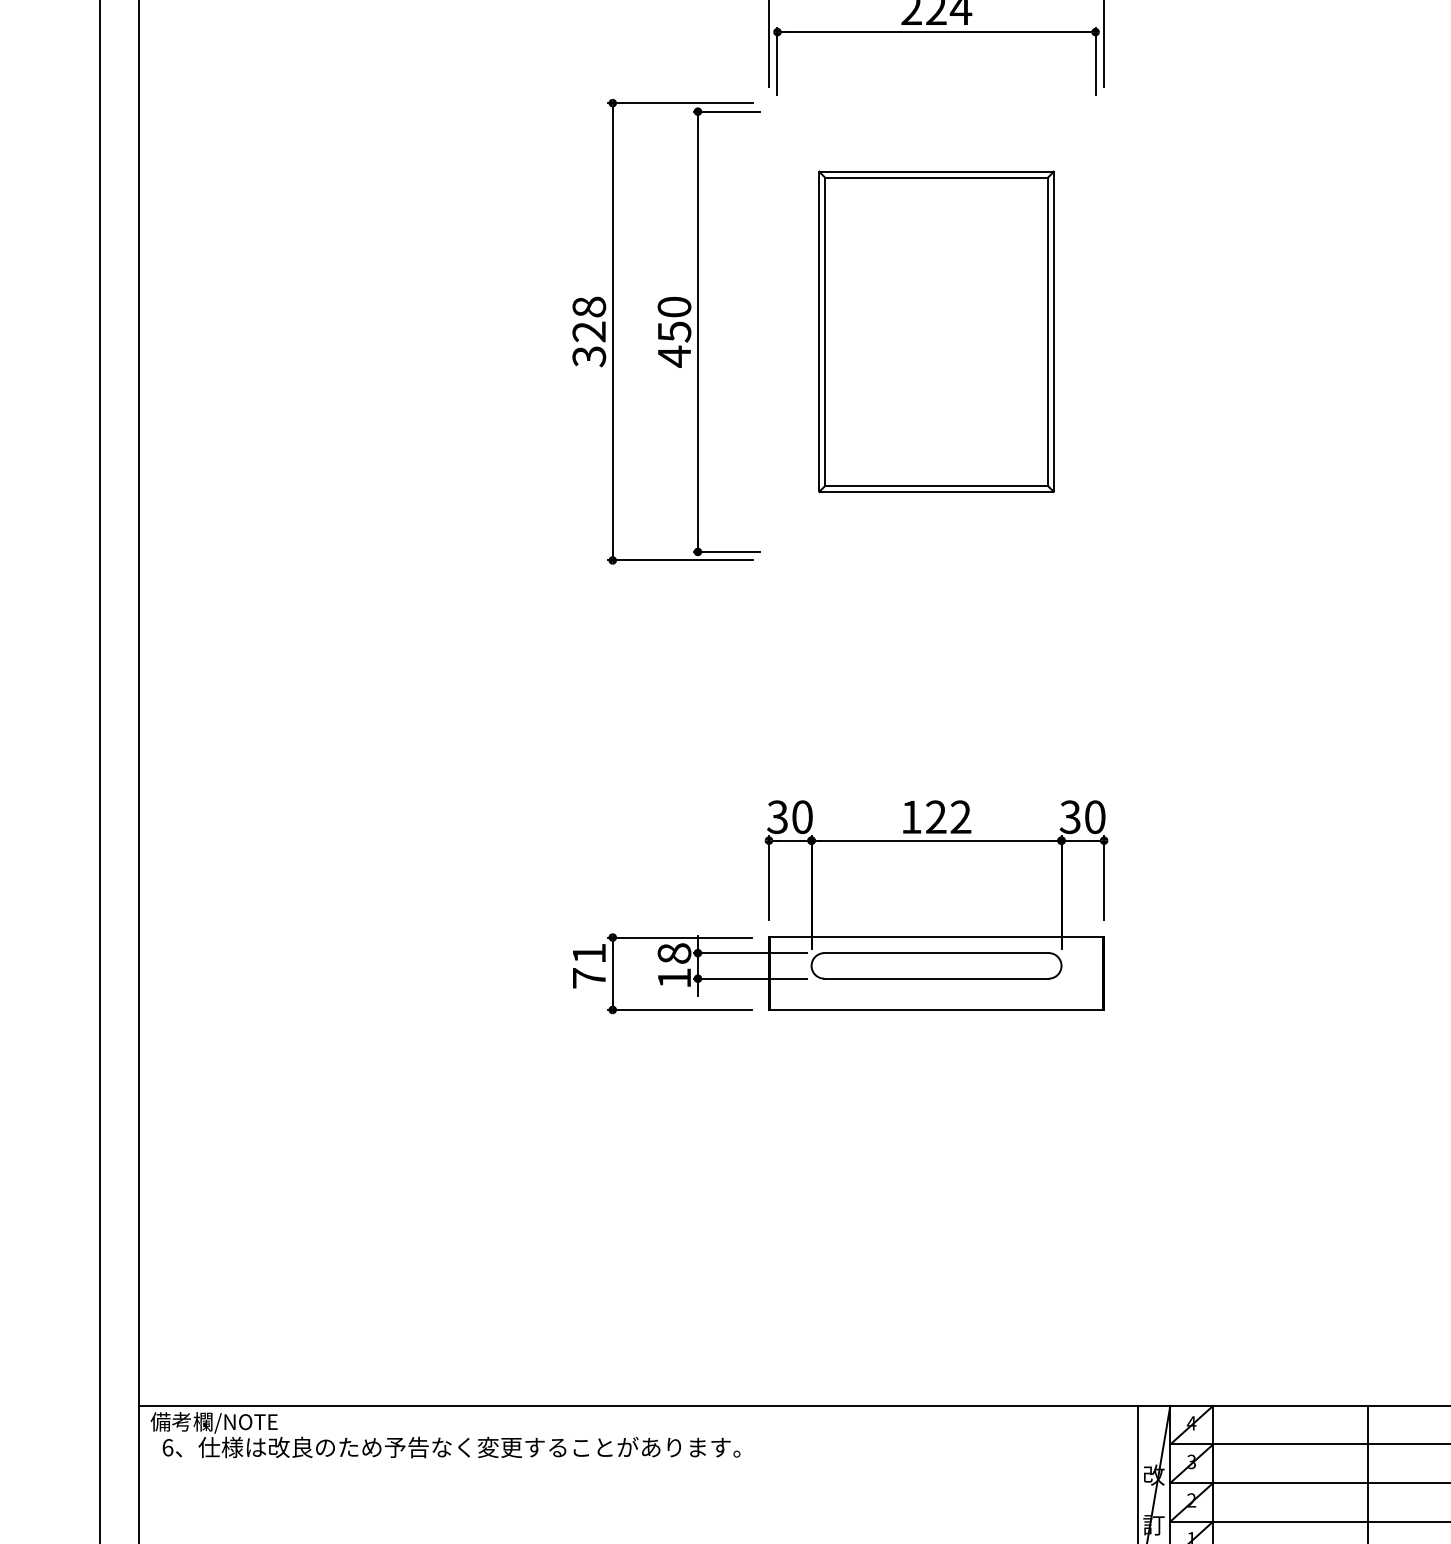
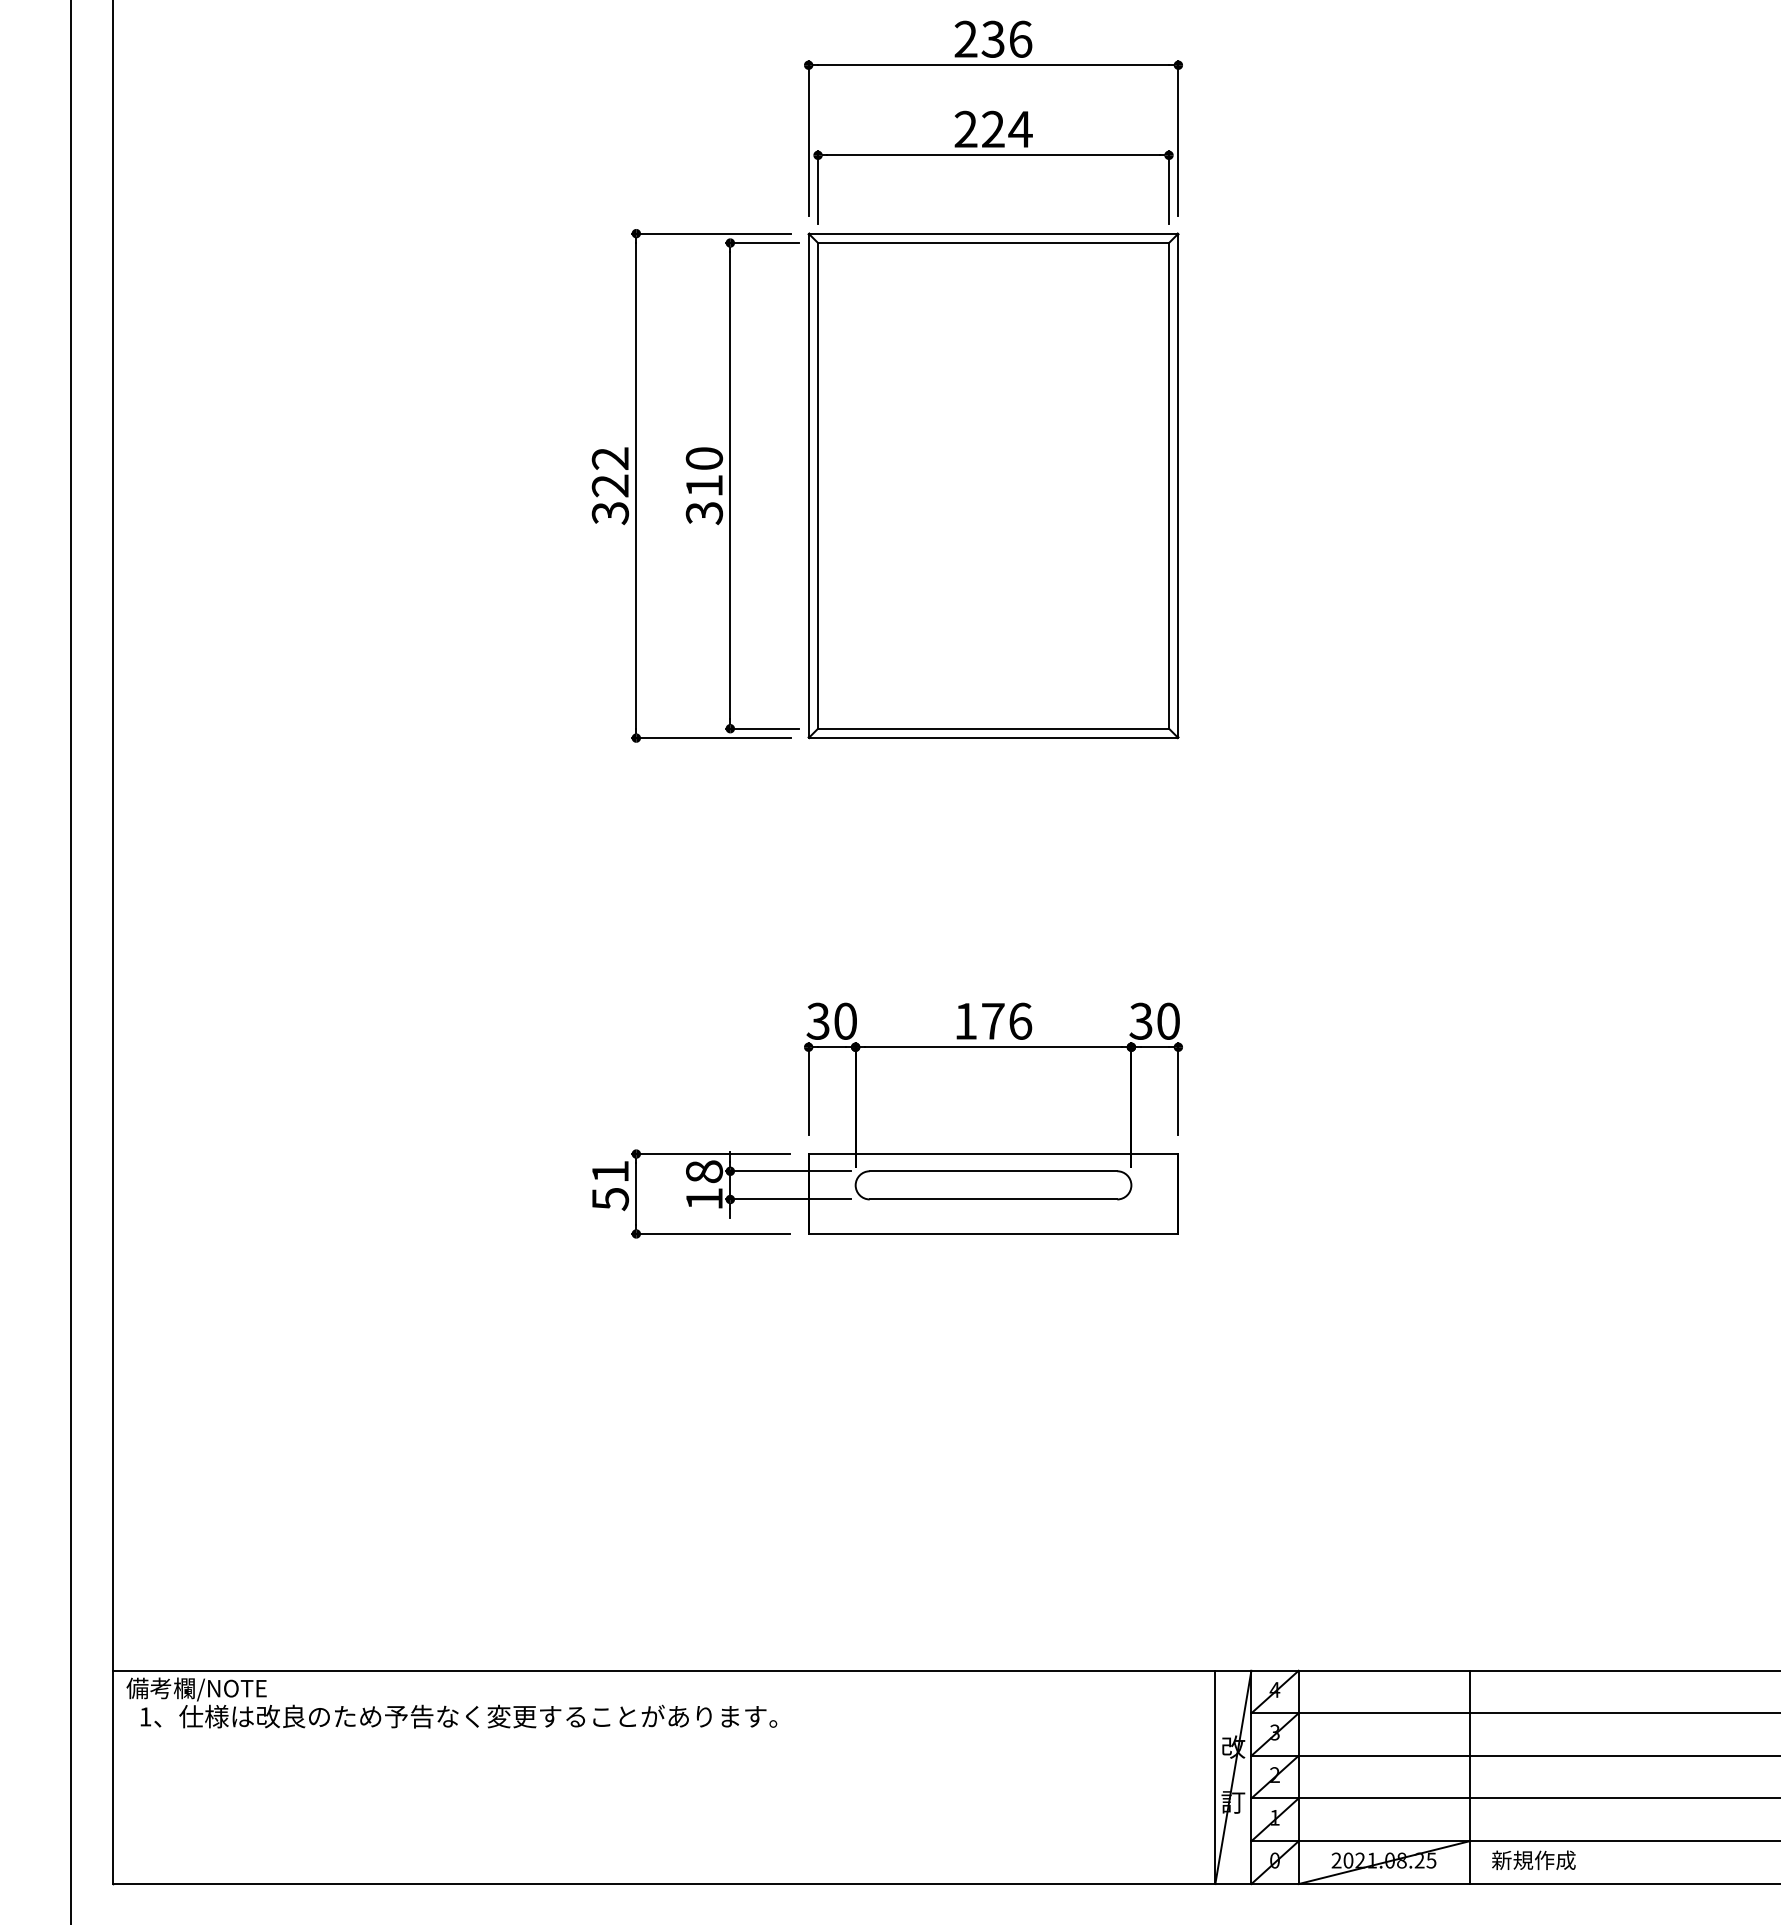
text: (589, 306) -> (610, 458), 328 -> 322
part: (936, 331) -> (993, 485), size x1.43
text: (674, 344) -> (704, 499), 450 -> 310
text: (948, 816) -> (1006, 1020), 122 -> 176
text: (589, 978) -> (610, 1199), 71 -> 51
text: (167, 1447) -> (145, 1716), 6 -> 1

